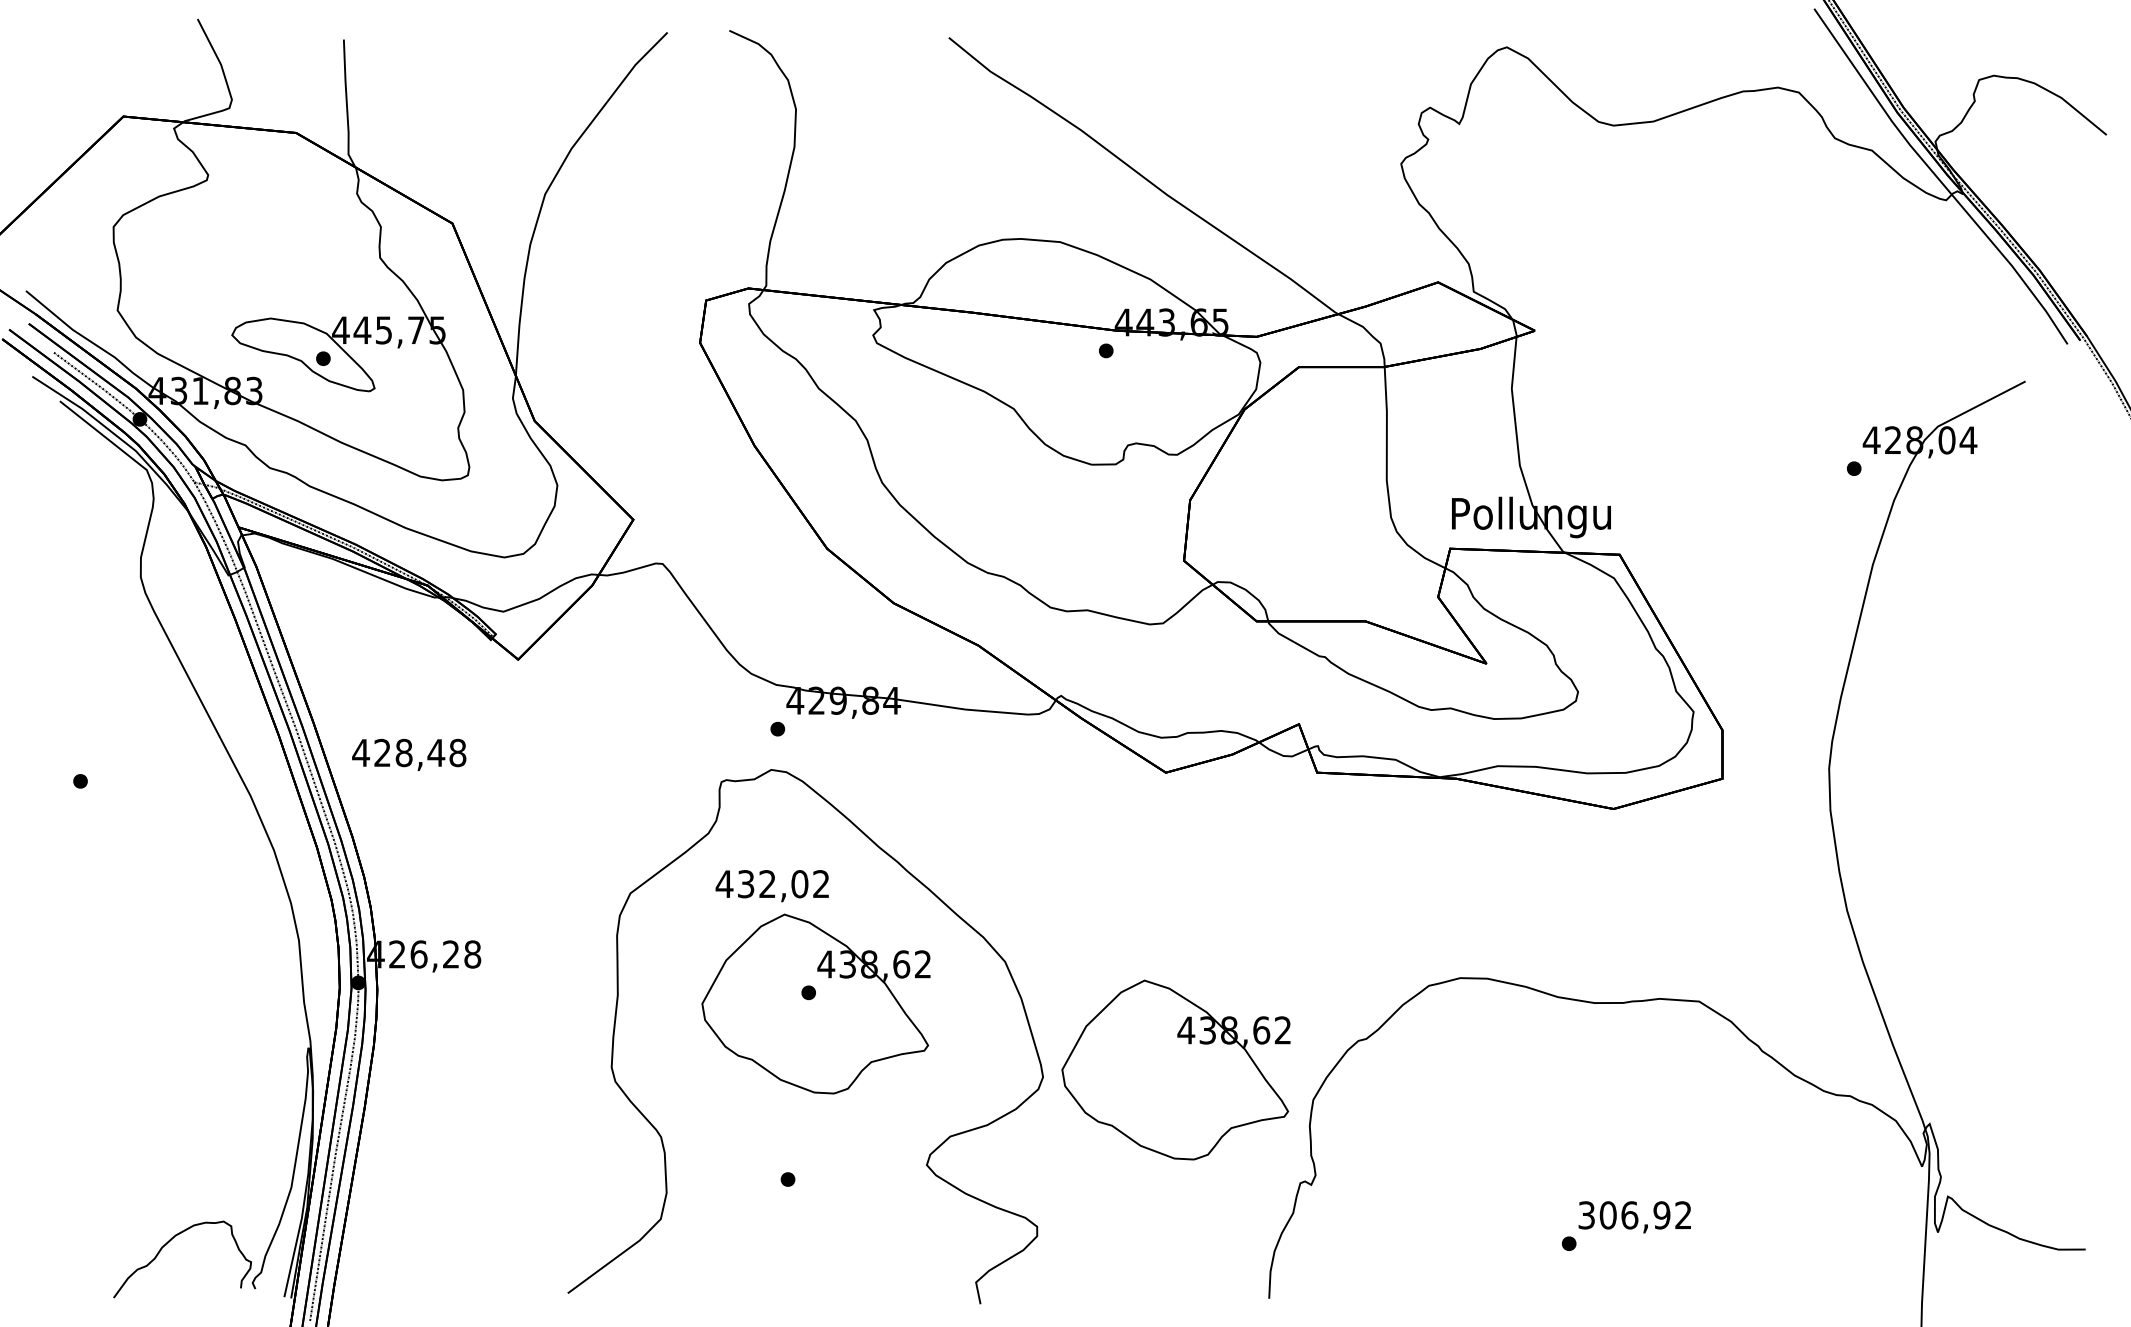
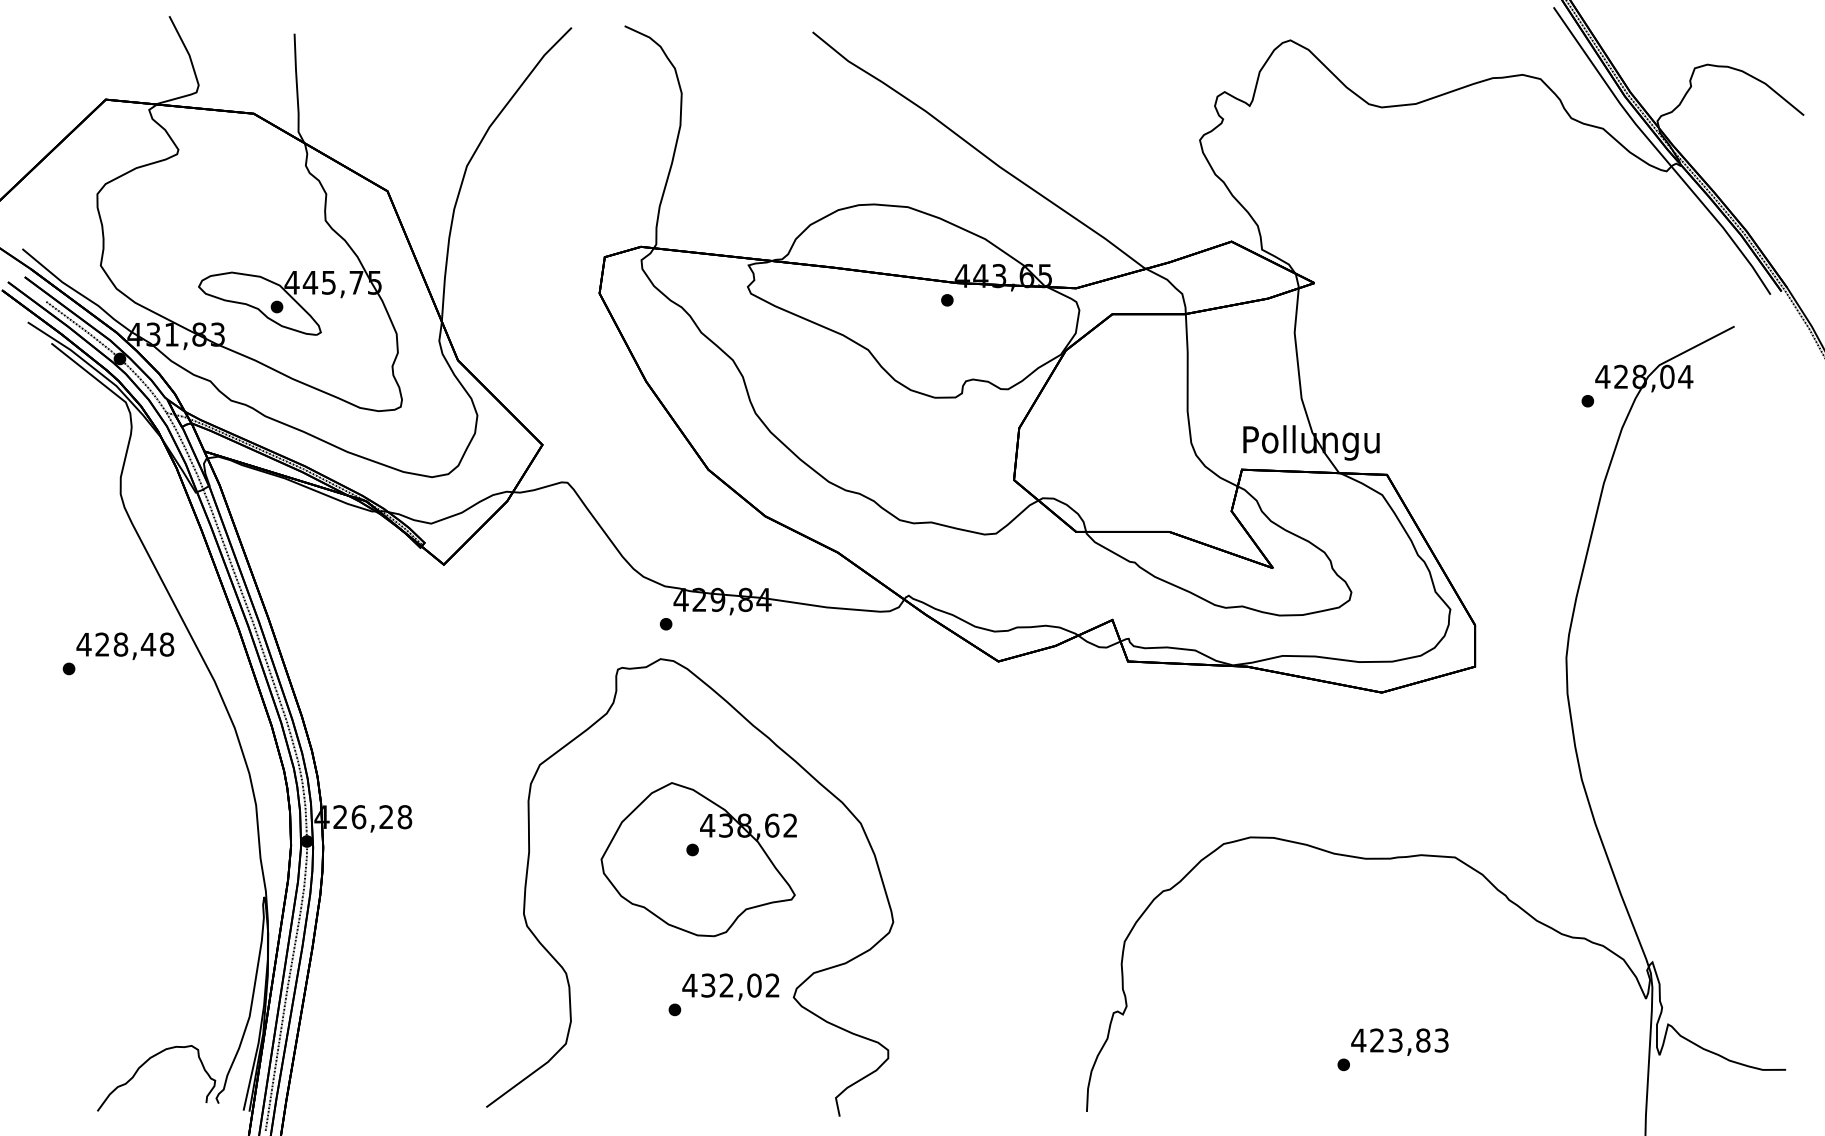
text: (409, 754) -> (125, 645), moved
text: (771, 886) -> (730, 987), moved
part: (1175, 1069) -> (1006, 915), removed
text: (1634, 1215) -> (1399, 1040), 306,92 -> 423,83

